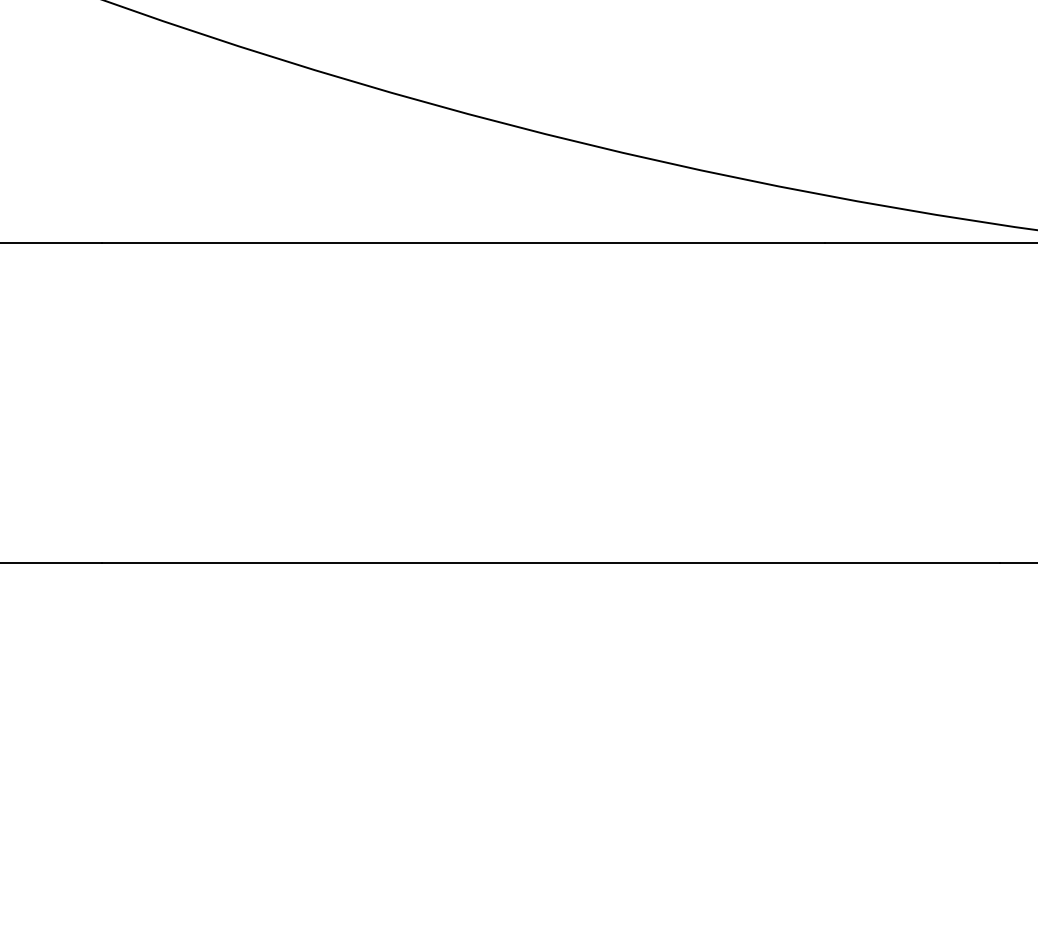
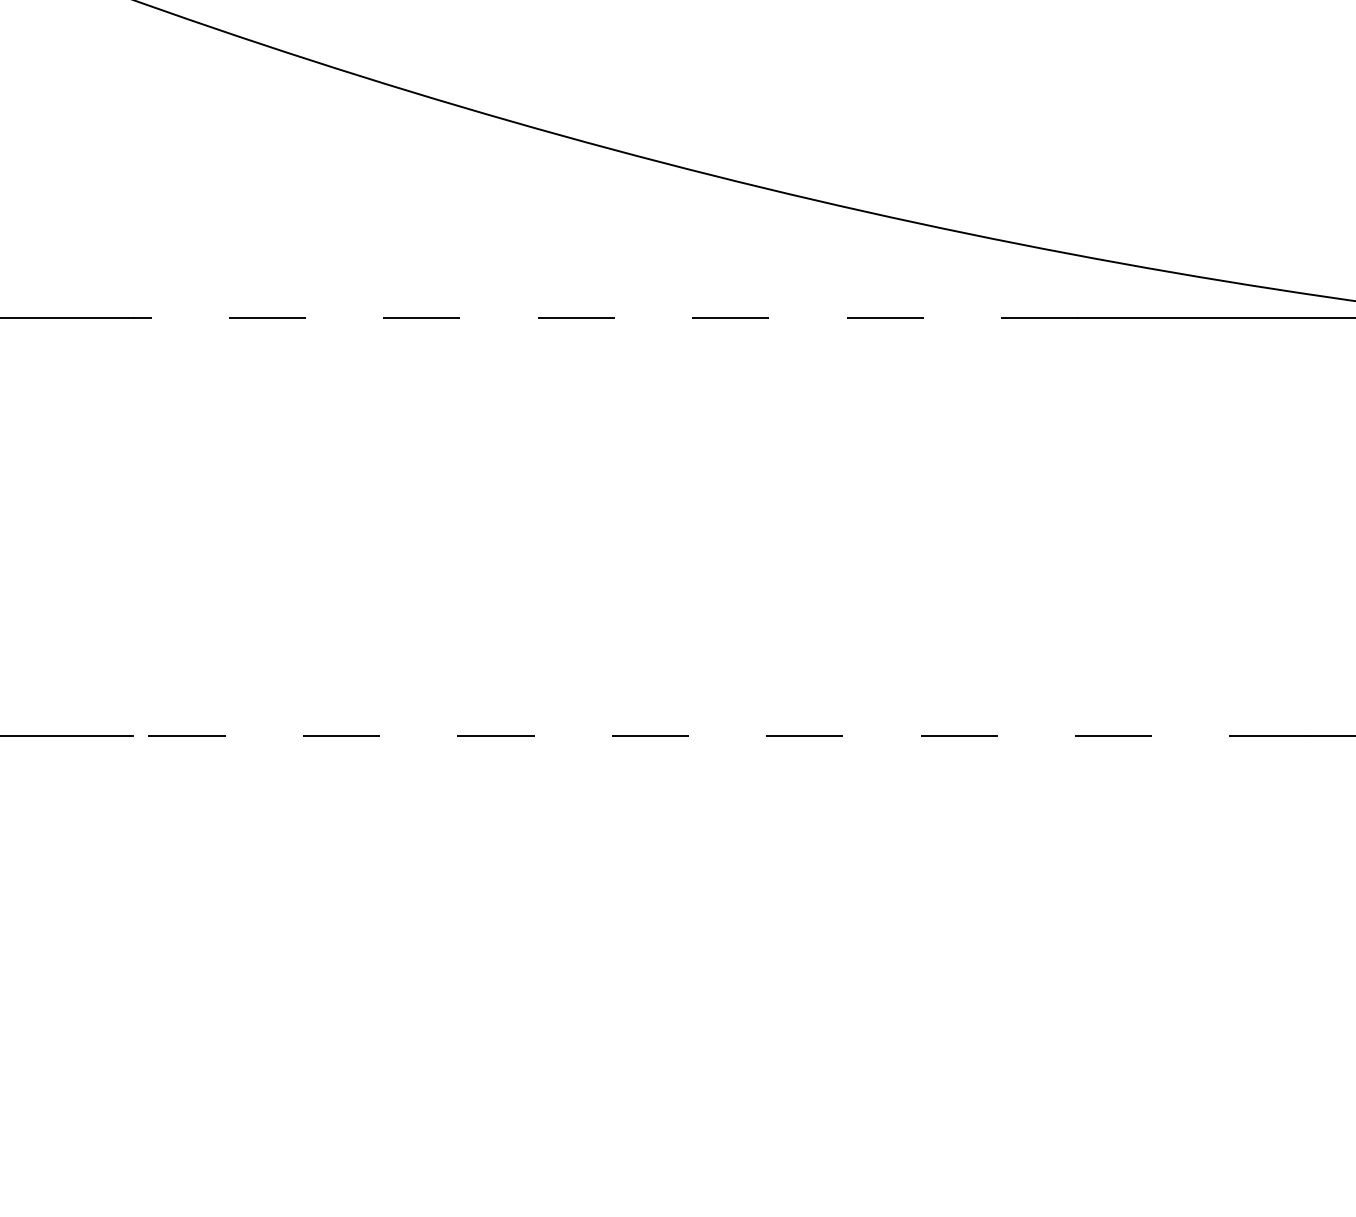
line: (463, 242) -> (605, 317), solid -> dashed
line: (550, 563) -> (719, 736), solid -> dashed

